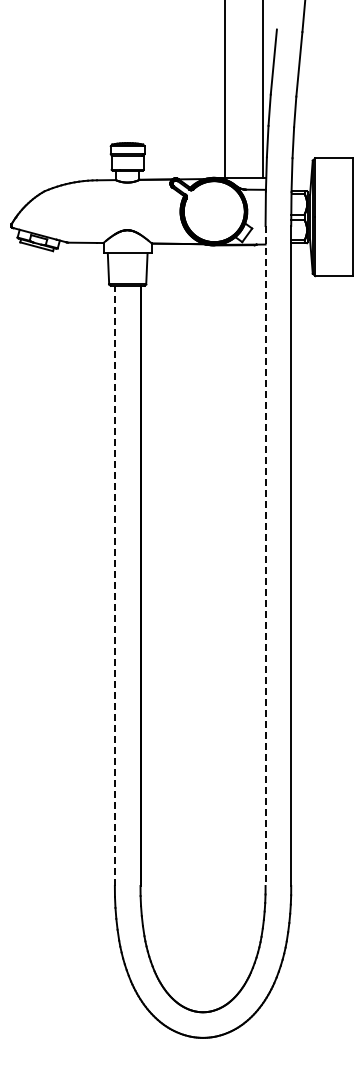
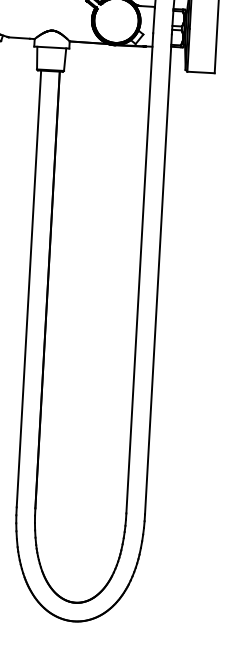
line: (265, 556) -> (139, 273), dashed -> solid
line: (114, 585) -> (28, 288), dashed -> solid

